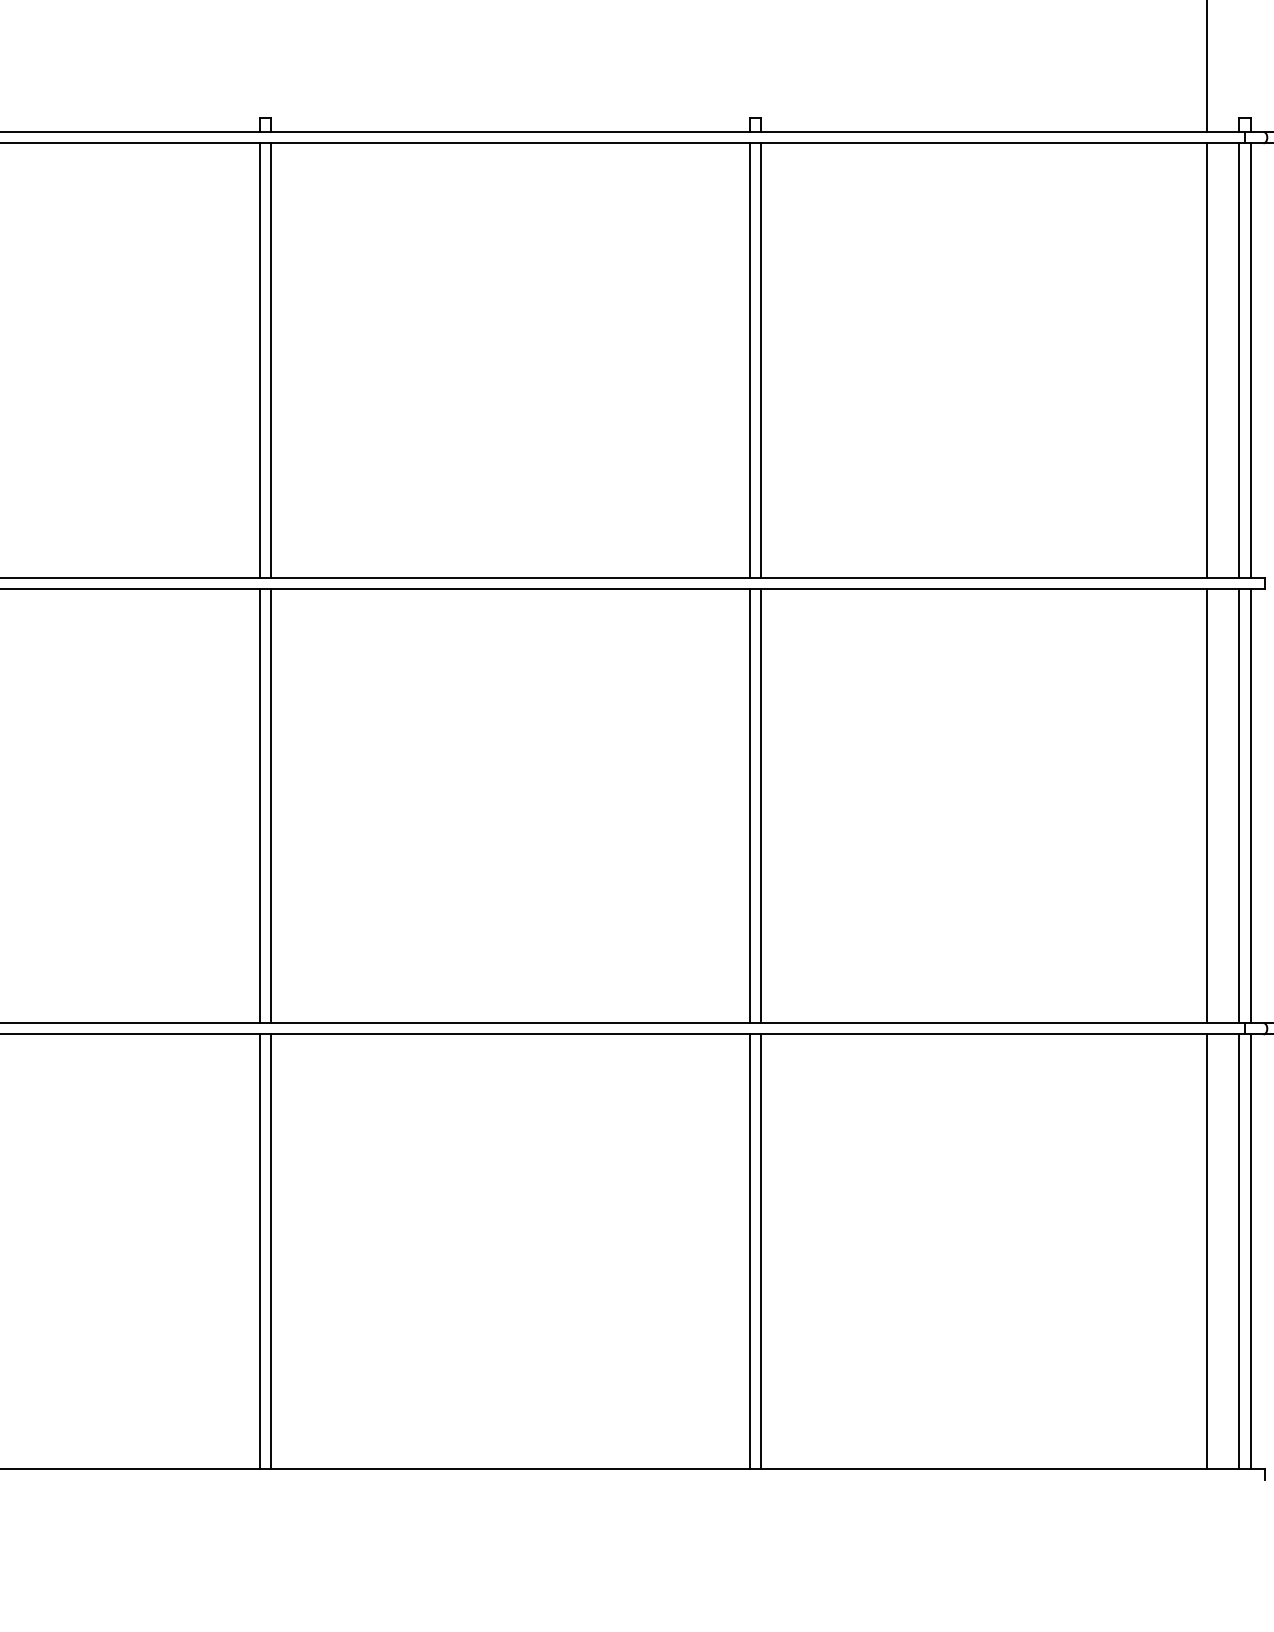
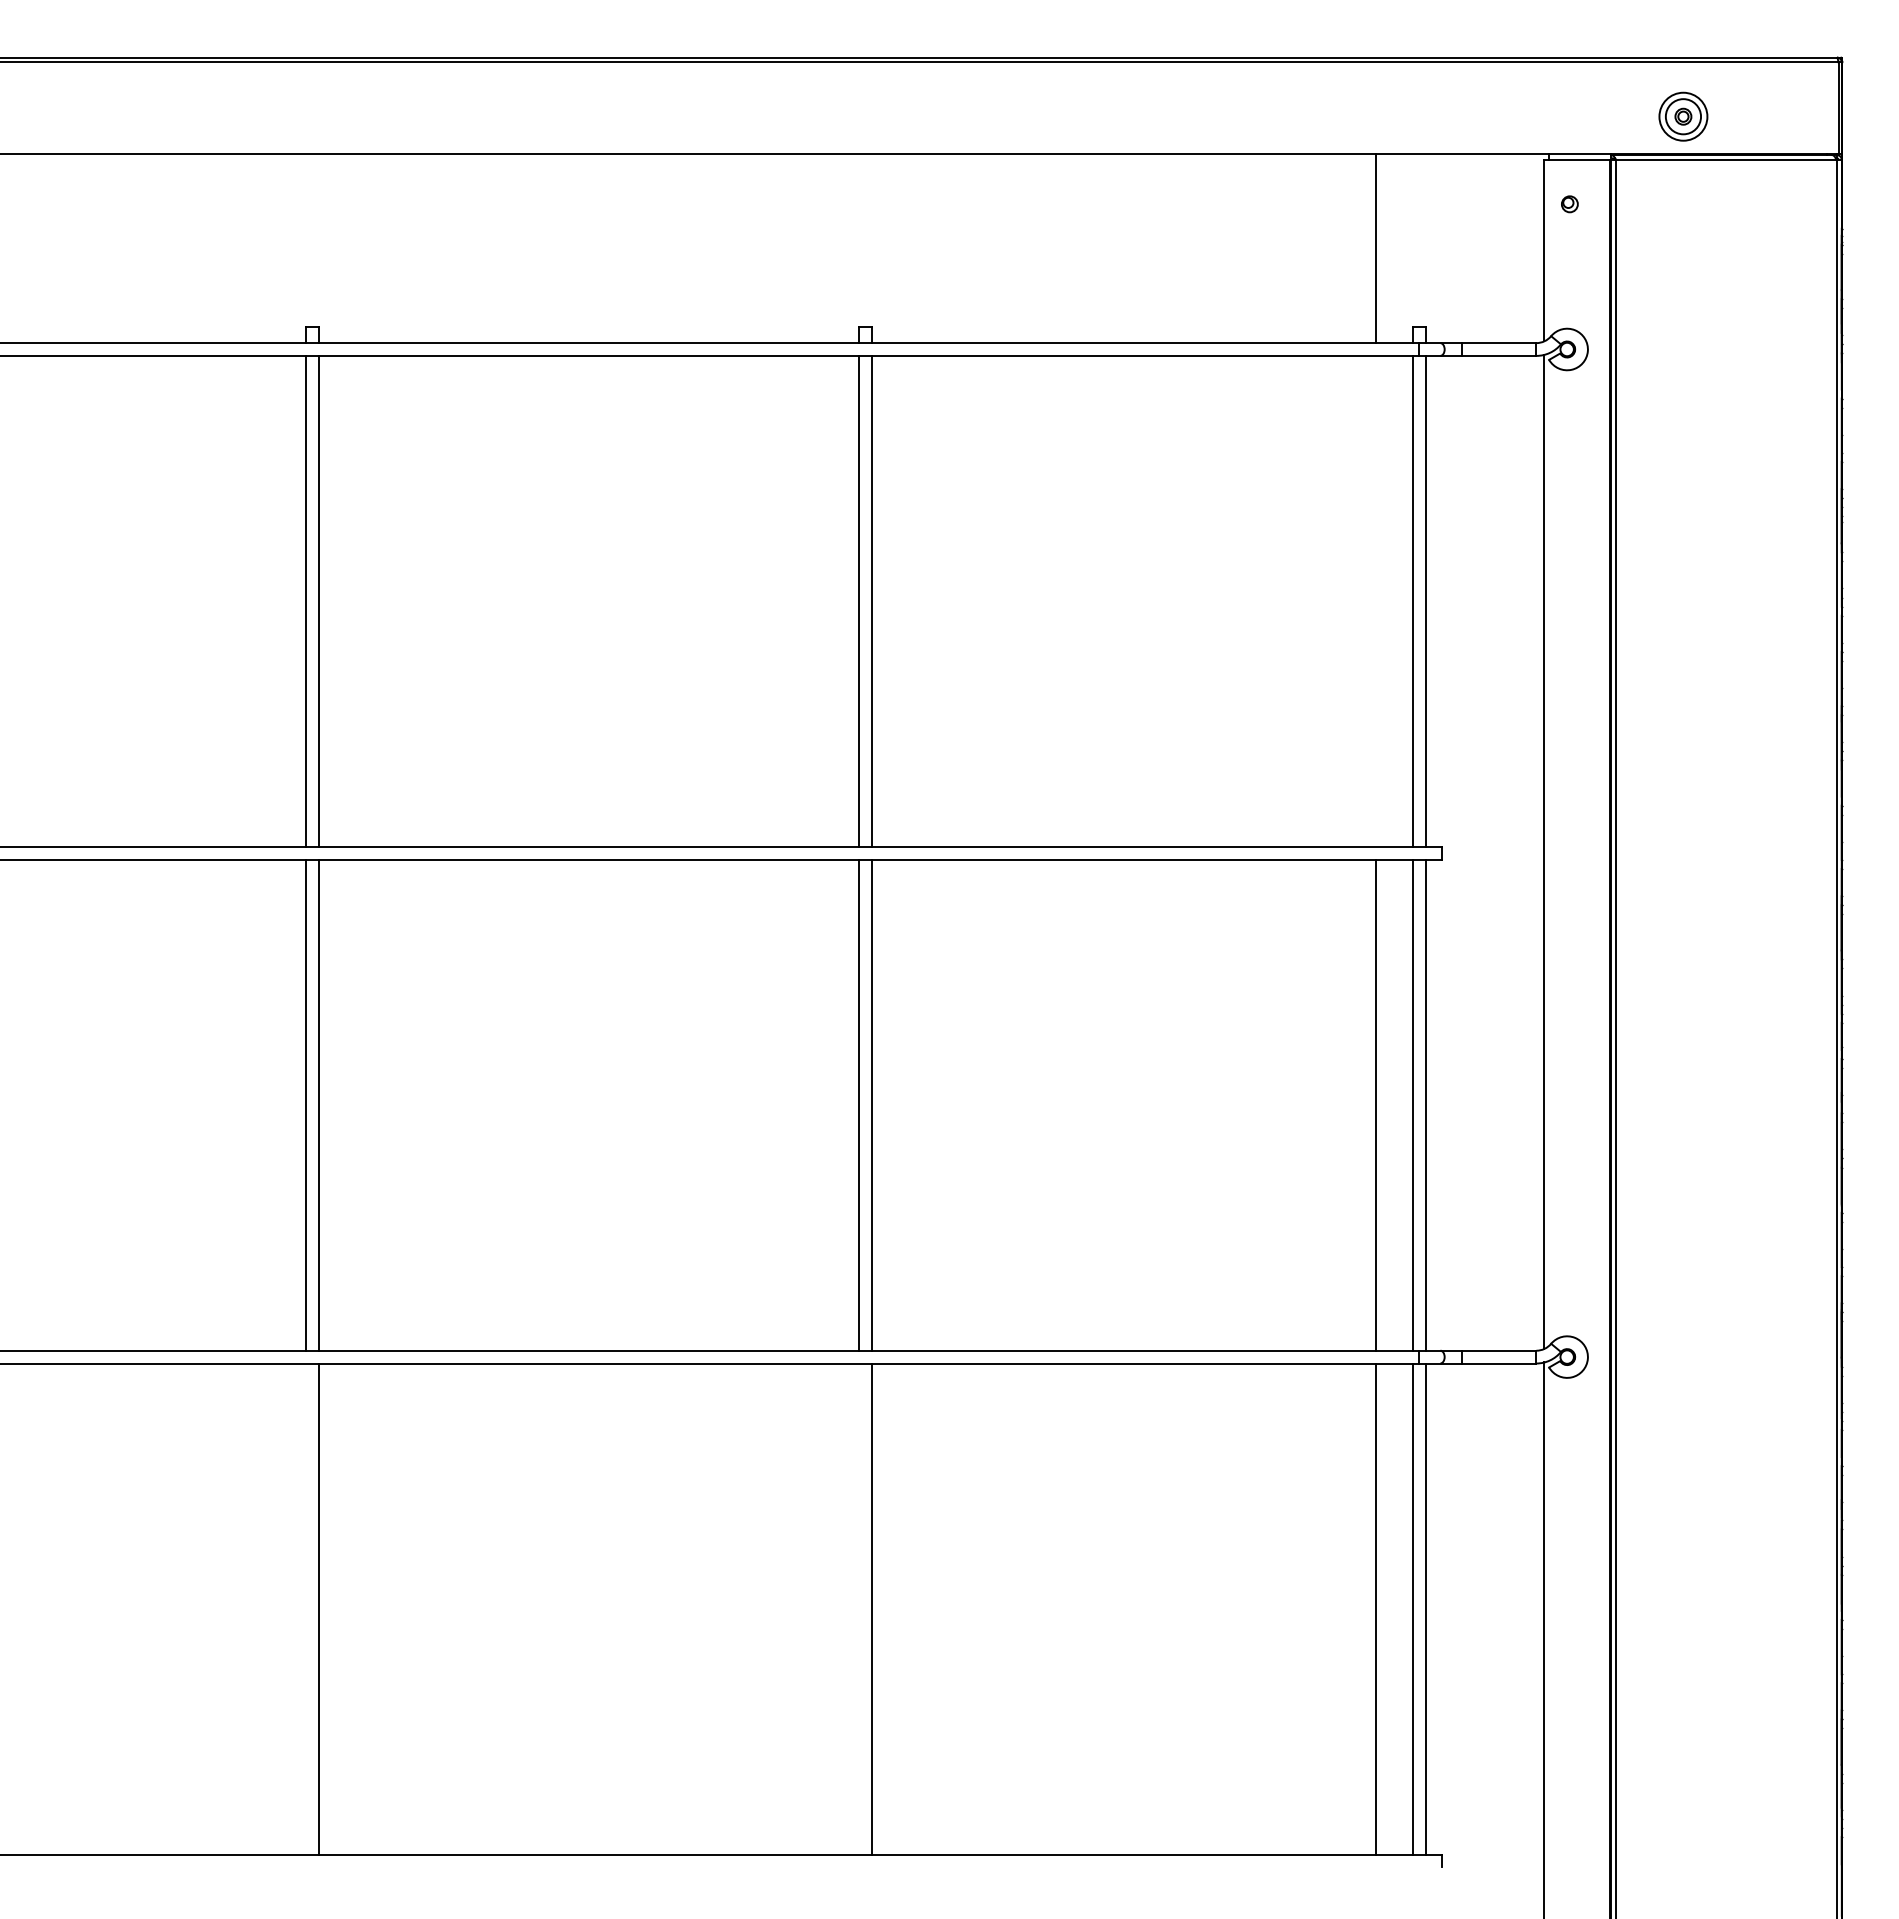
line: (1207, 359) -> (1376, 600), removed
line: (259, 1251) -> (305, 1608), removed
line: (749, 1251) -> (859, 1608), removed

